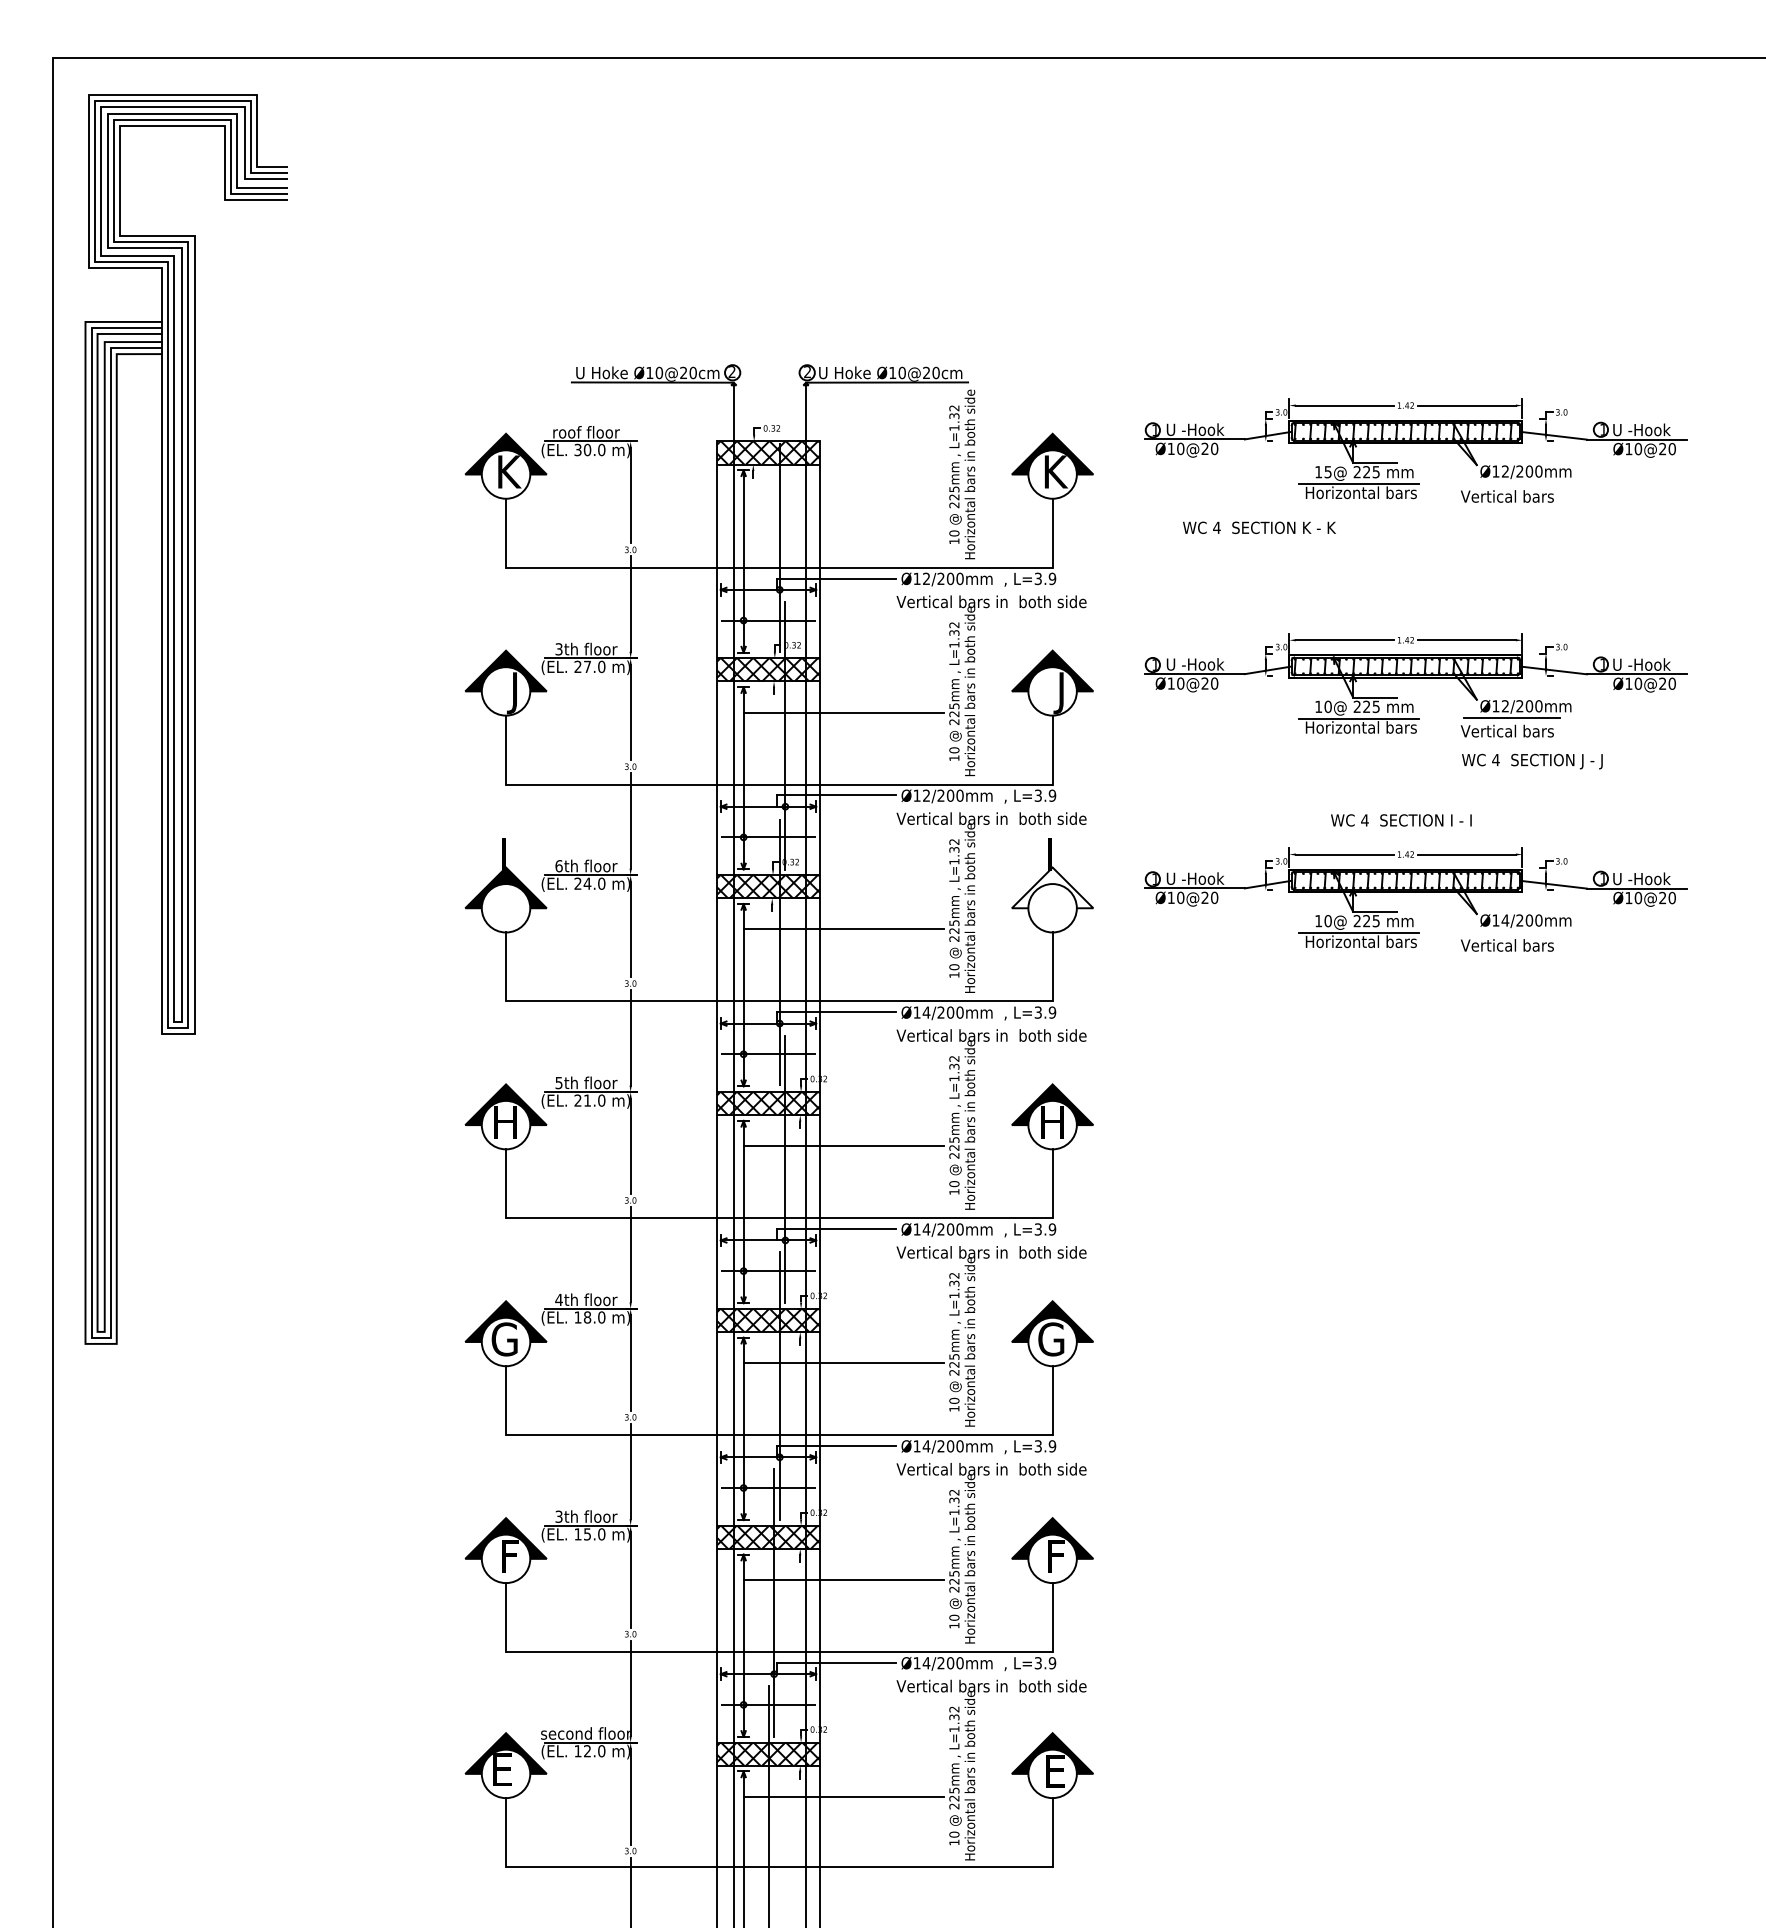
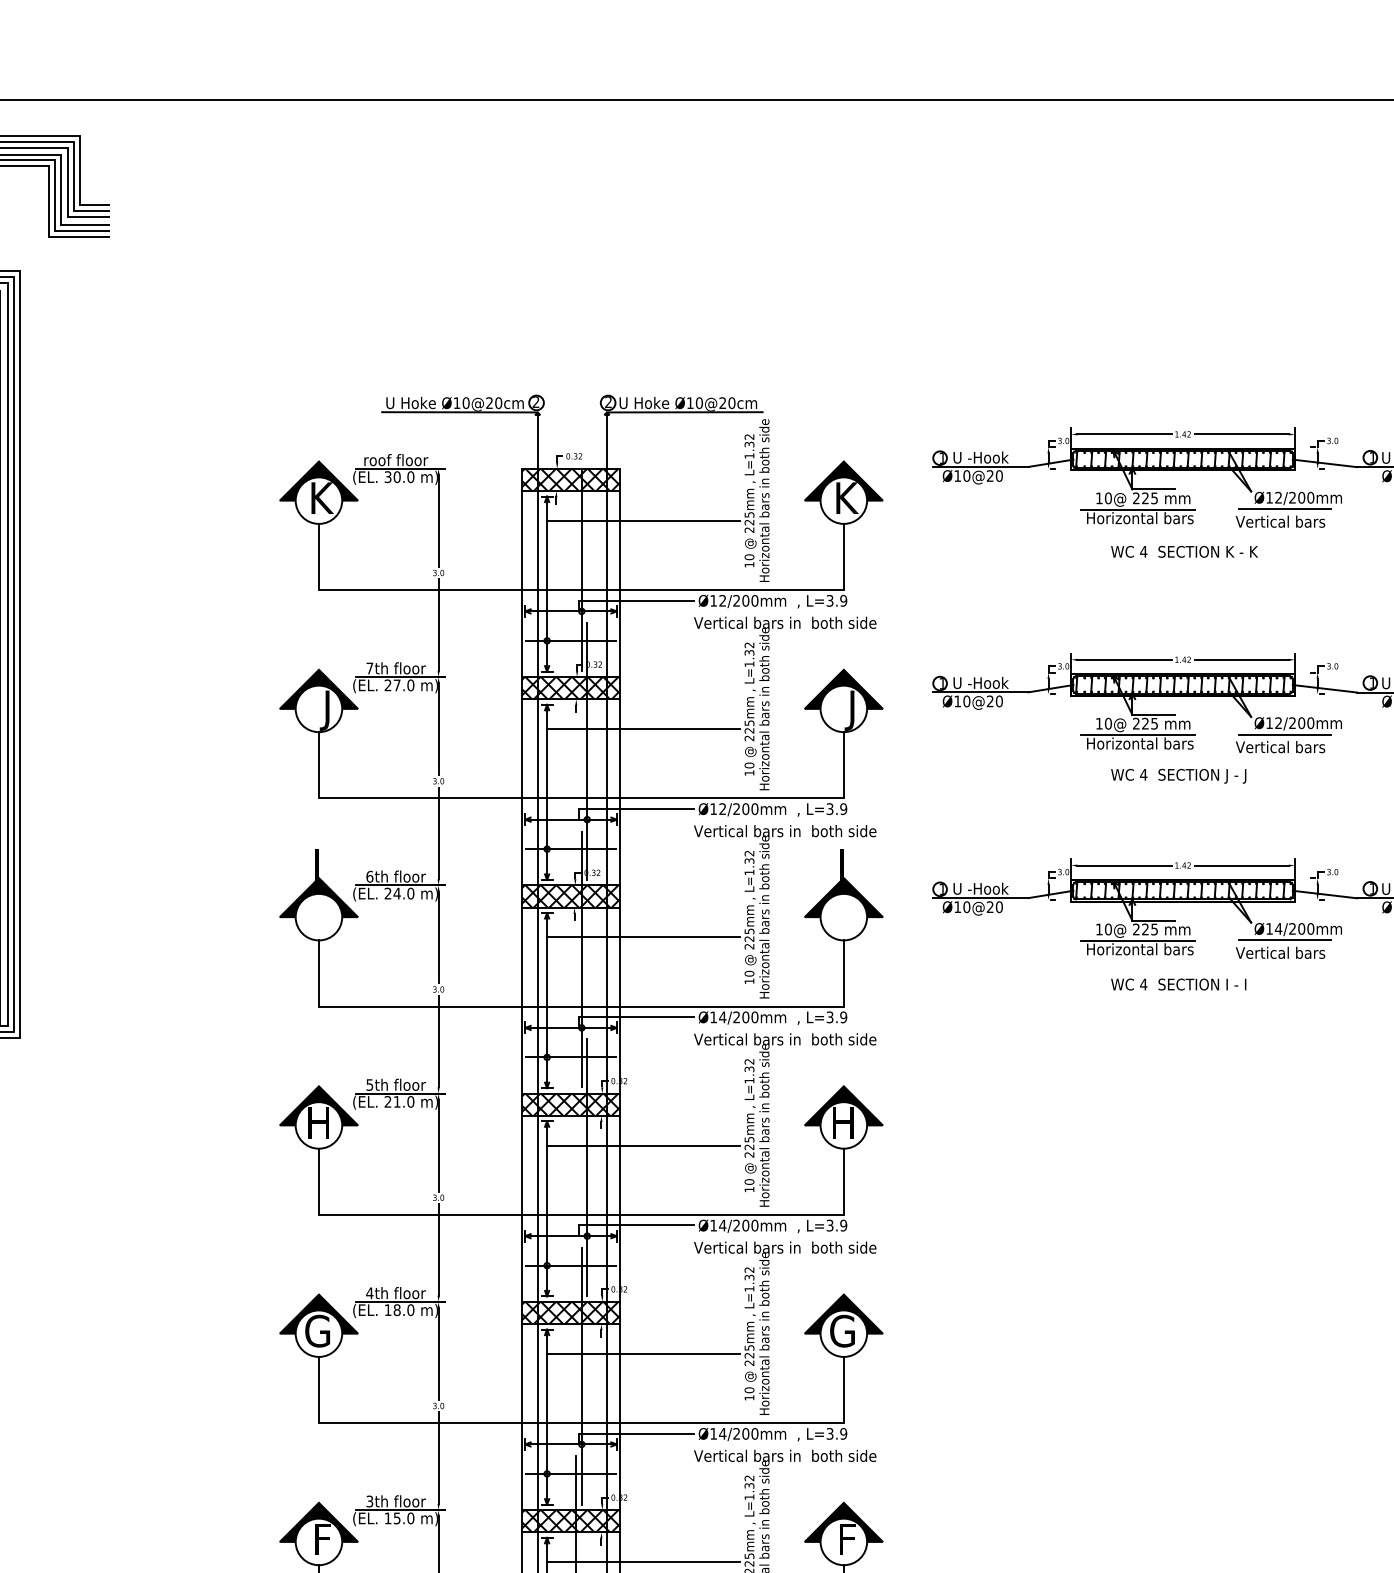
text: (1327, 472) -> (1107, 498), 15@ -> 10@
line: (1512, 483) -> (1285, 509), added
line: (843, 495) -> (643, 520), added
text: (1259, 527) -> (1184, 551), moved
text: (558, 649) -> (369, 668), 3th -> 7th
text: (1532, 761) -> (1178, 776), moved
text: (1401, 820) -> (1178, 984), moved
fill: (1052, 887) -> (843, 897), added
line: (1512, 932) -> (1285, 940), added

